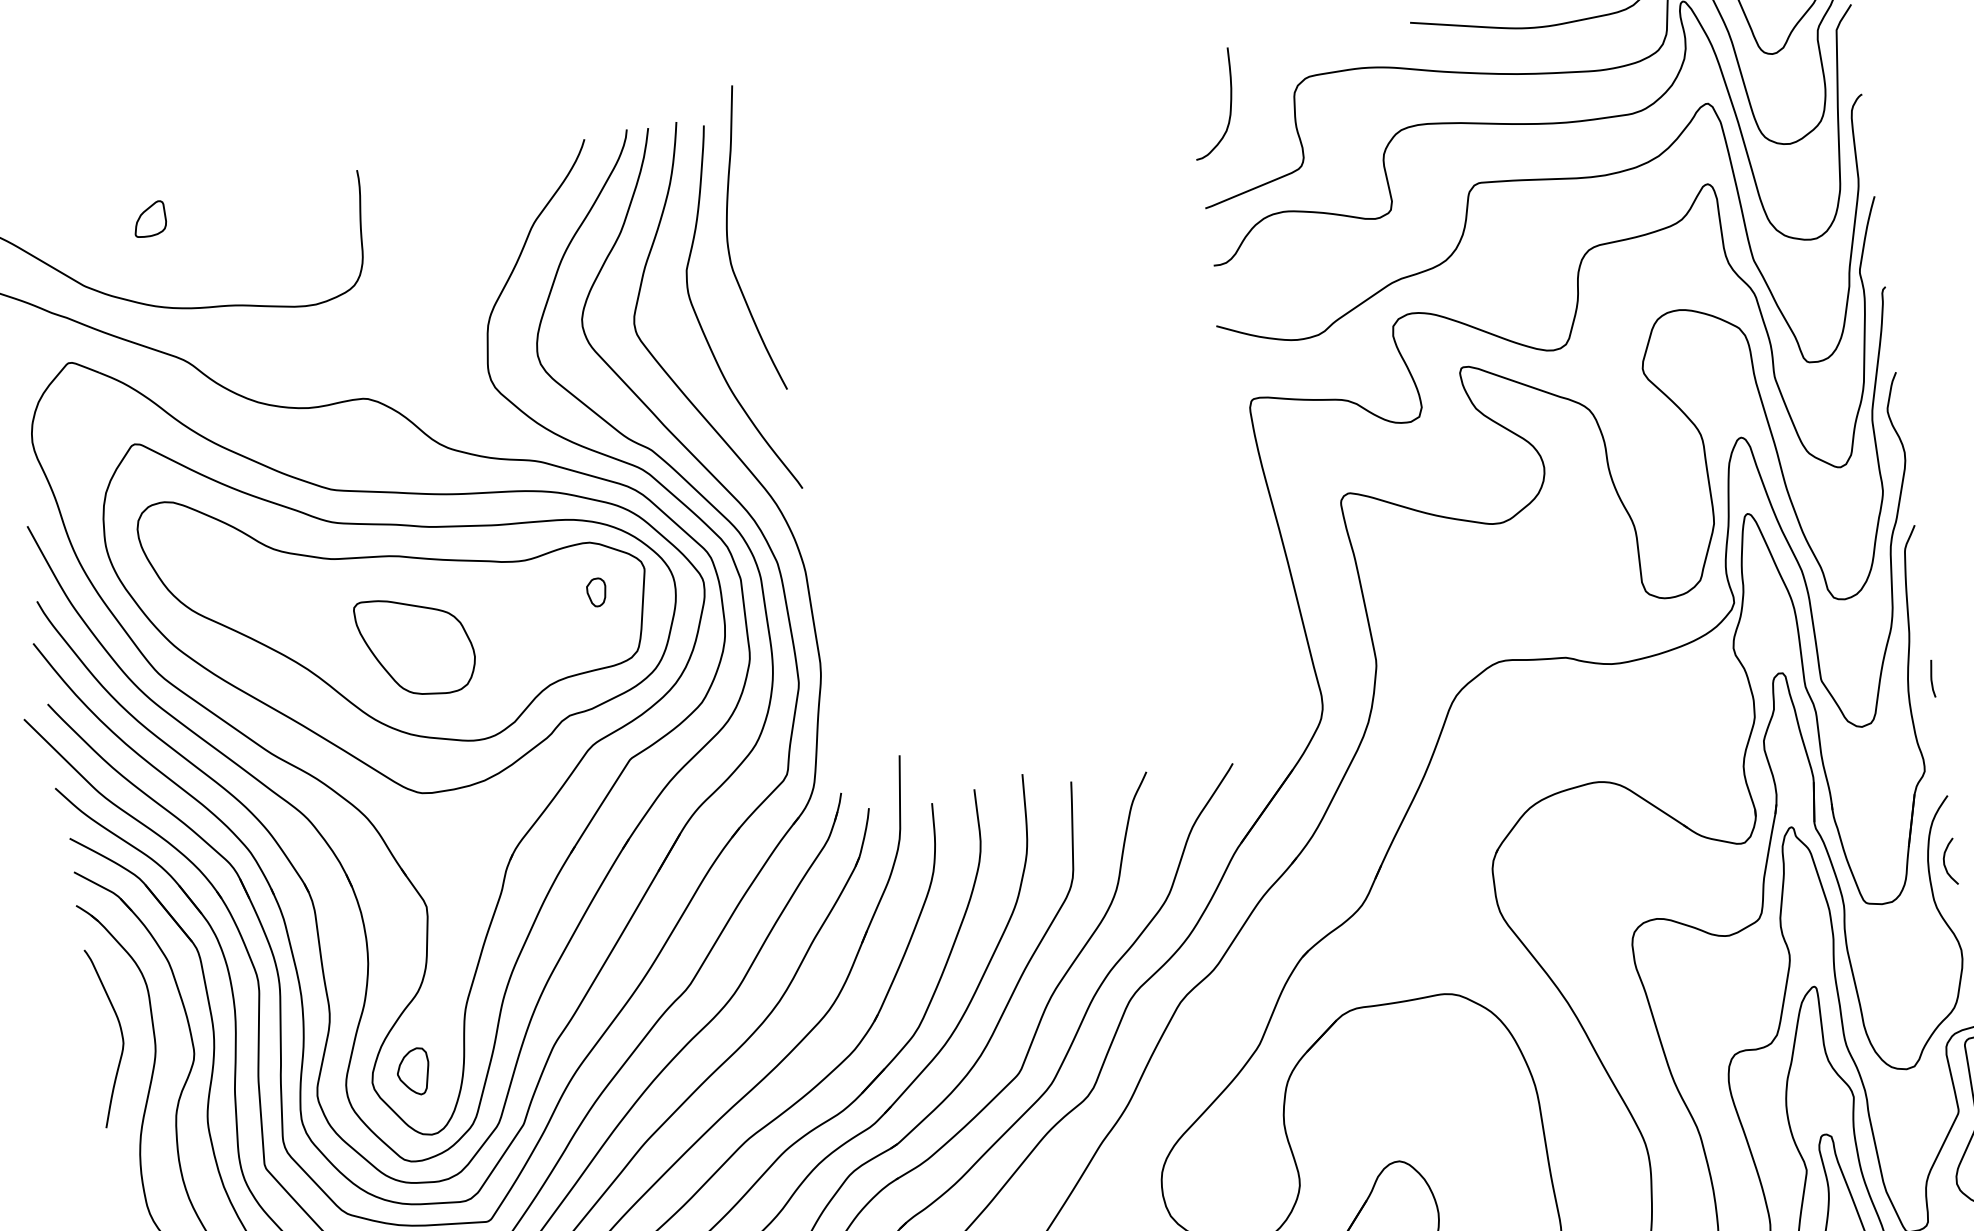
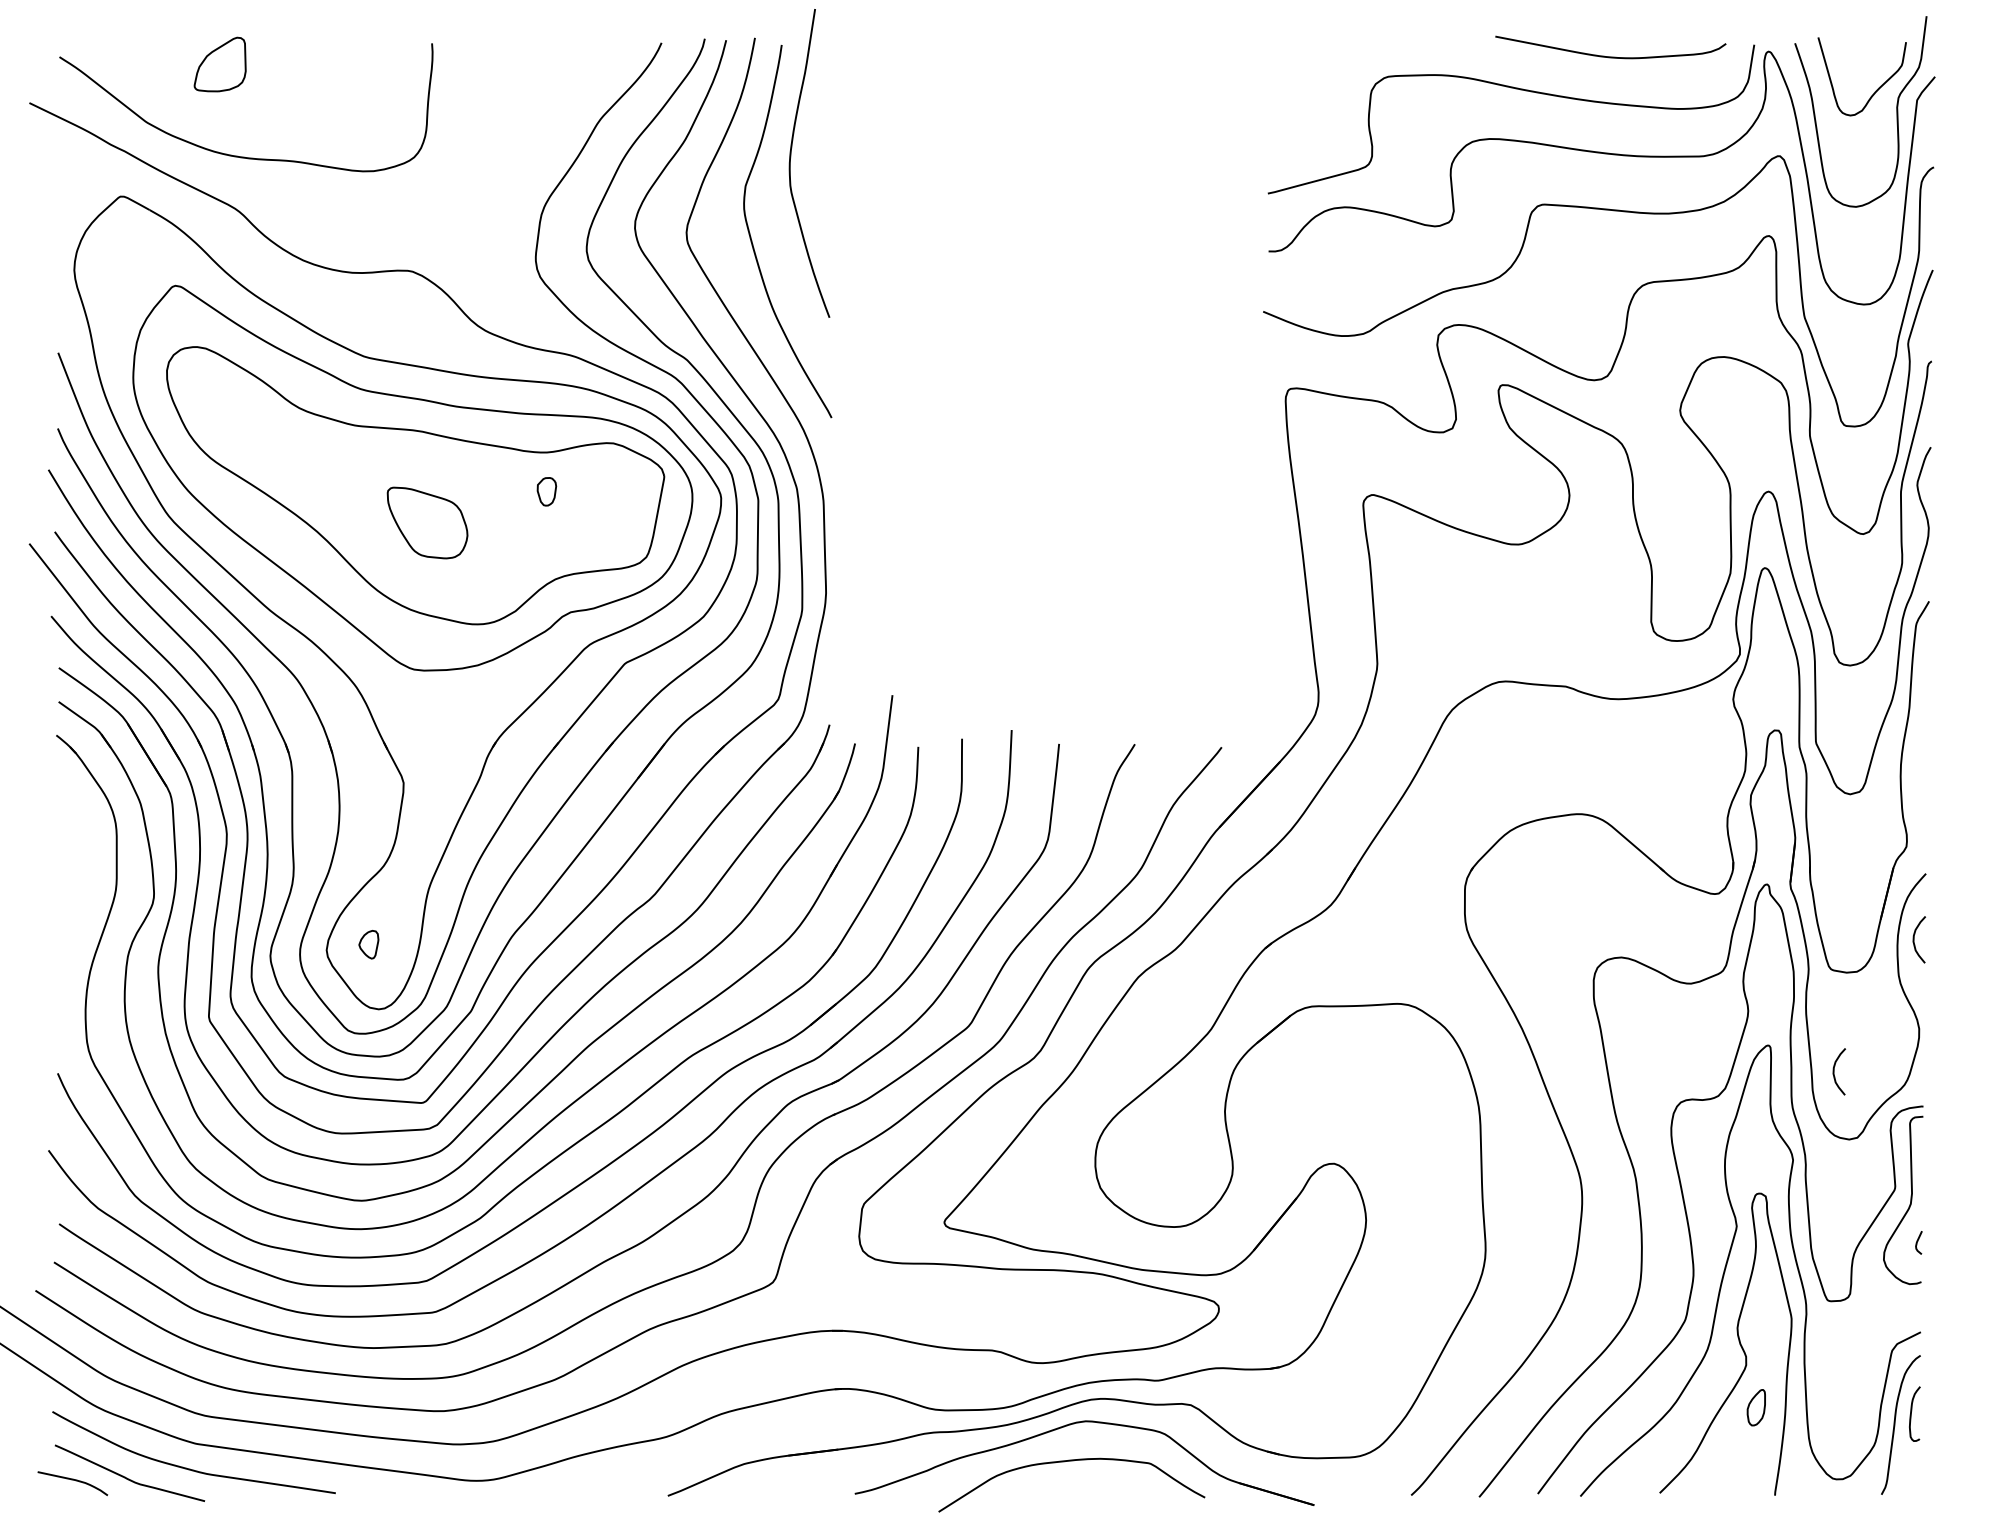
curve: (1229, 106) -> (1305, 95), removed
part: (149, 219) -> (219, 64), size x1.6
part: (596, 592) -> (546, 491), moved
part: (415, 645) -> (427, 522), size x0.7
curve: (1932, 678) -> (1926, 755), removed
curve: (1883, 1003) -> (1834, 1071), added
curve: (120, 1032) -> (83, 866), removed
part: (413, 1071) -> (368, 944), size x0.6

